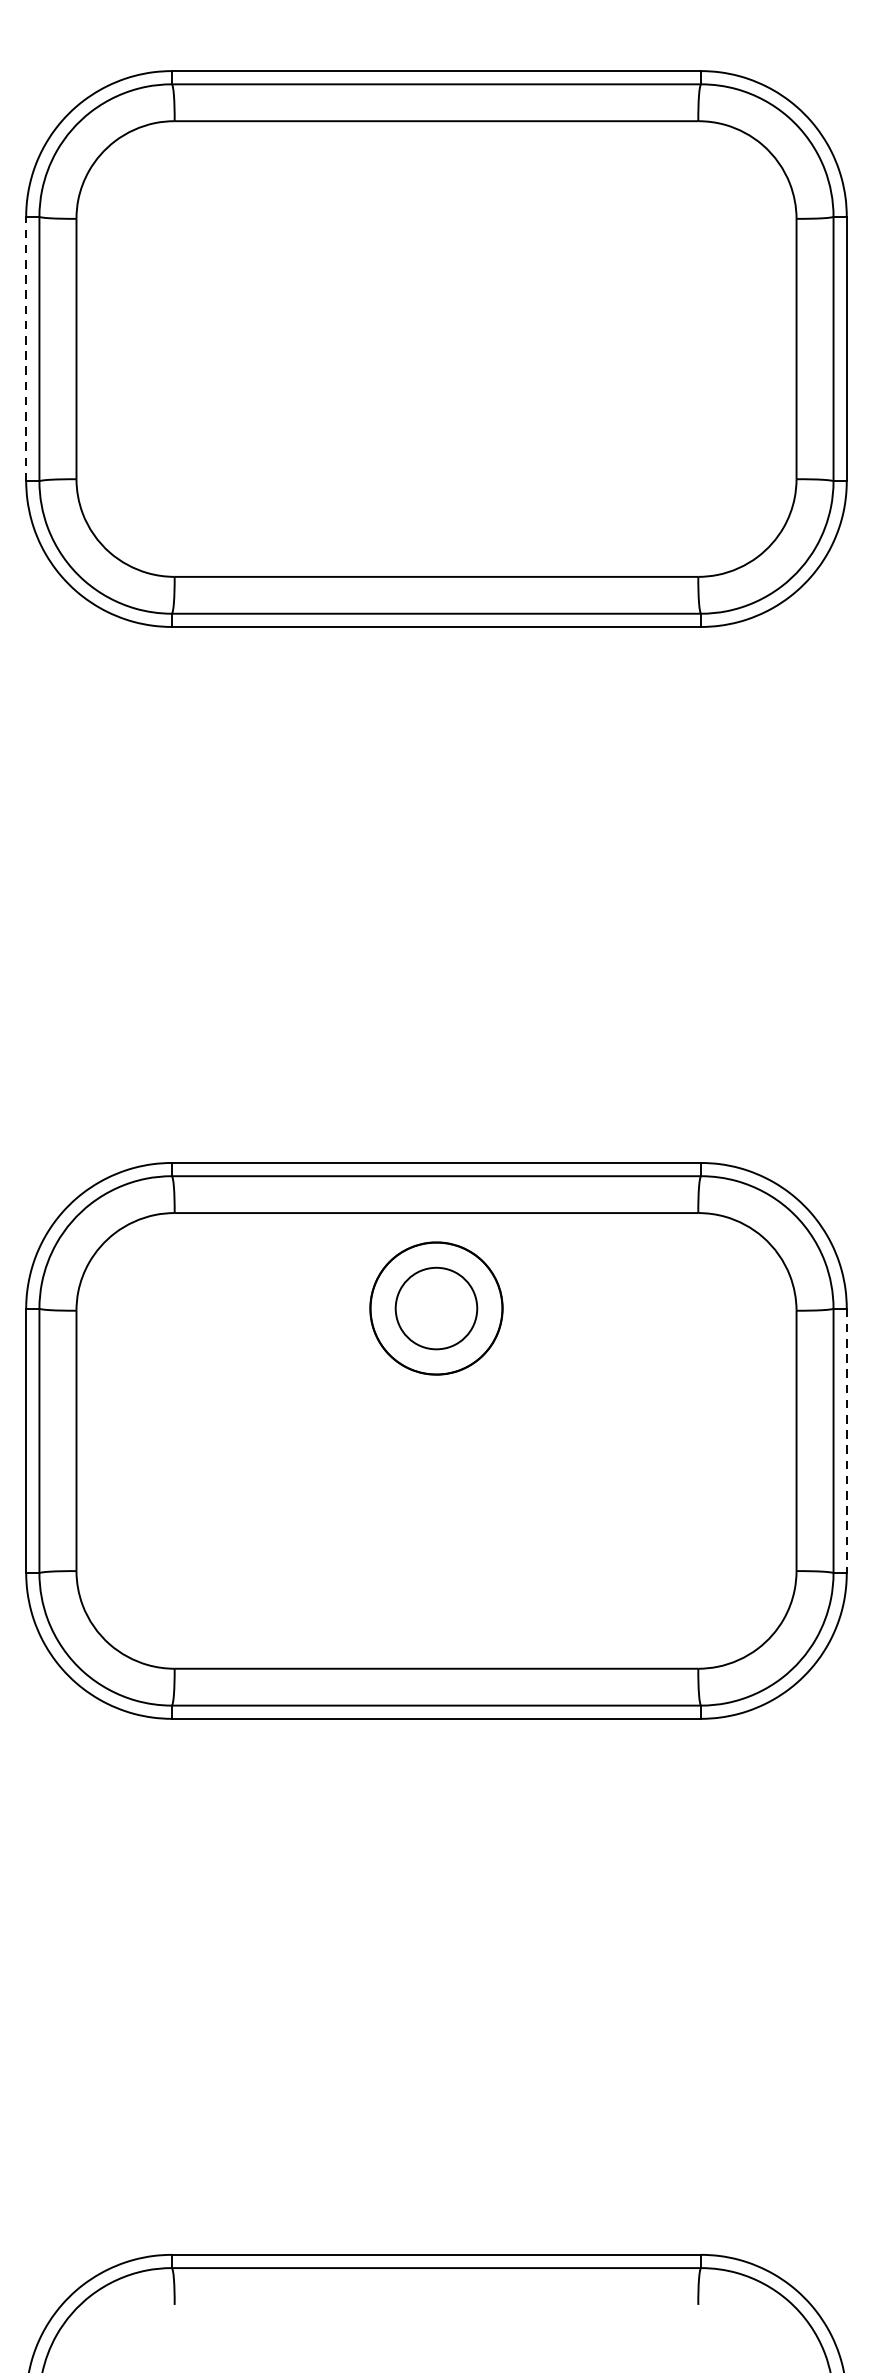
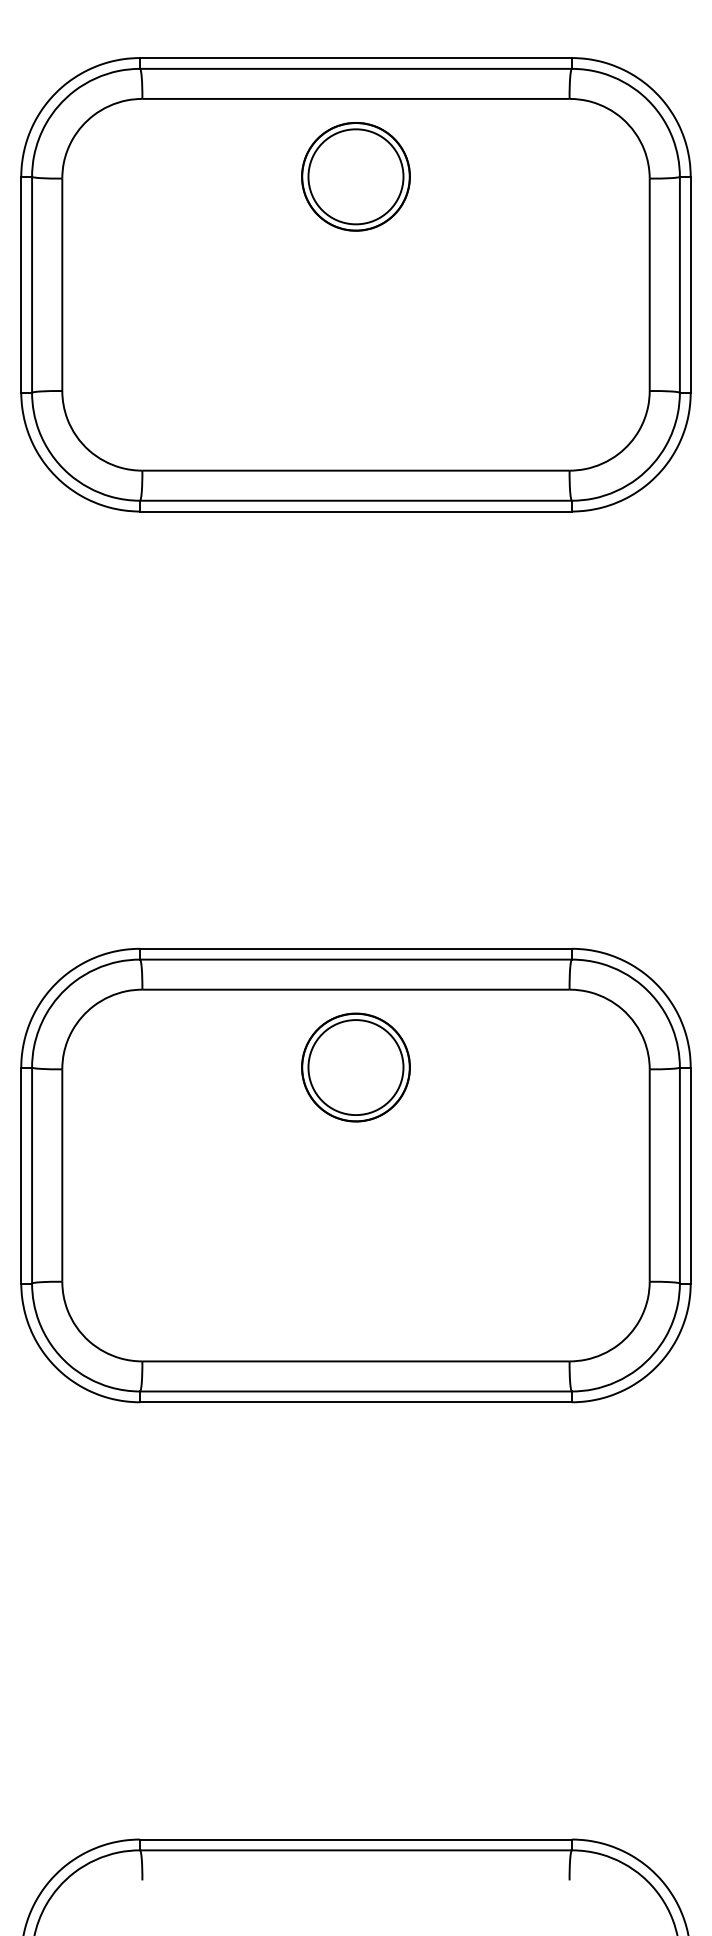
part: (435, 216) -> (355, 176), added
line: (26, 348) -> (21, 284), dashed -> solid
circle: (435, 1308) -> (355, 1067), size x1.43
line: (846, 1440) -> (690, 1175), dashed -> solid

